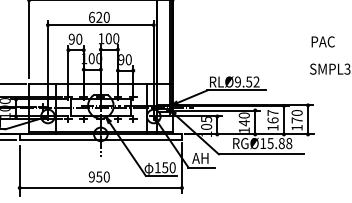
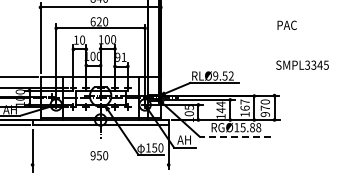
text: (70, 38) -> (75, 39), 90 -> 10
text: (322, 40) -> (286, 24), moved
text: (128, 58) -> (123, 56), 90 -> 91
text: (243, 114) -> (220, 103), 140 -> 144
text: (296, 127) -> (264, 114), 170 -> 970
line: (261, 154) -> (235, 136), solid -> dashed
line: (100, 187) -> (100, 164), removed

